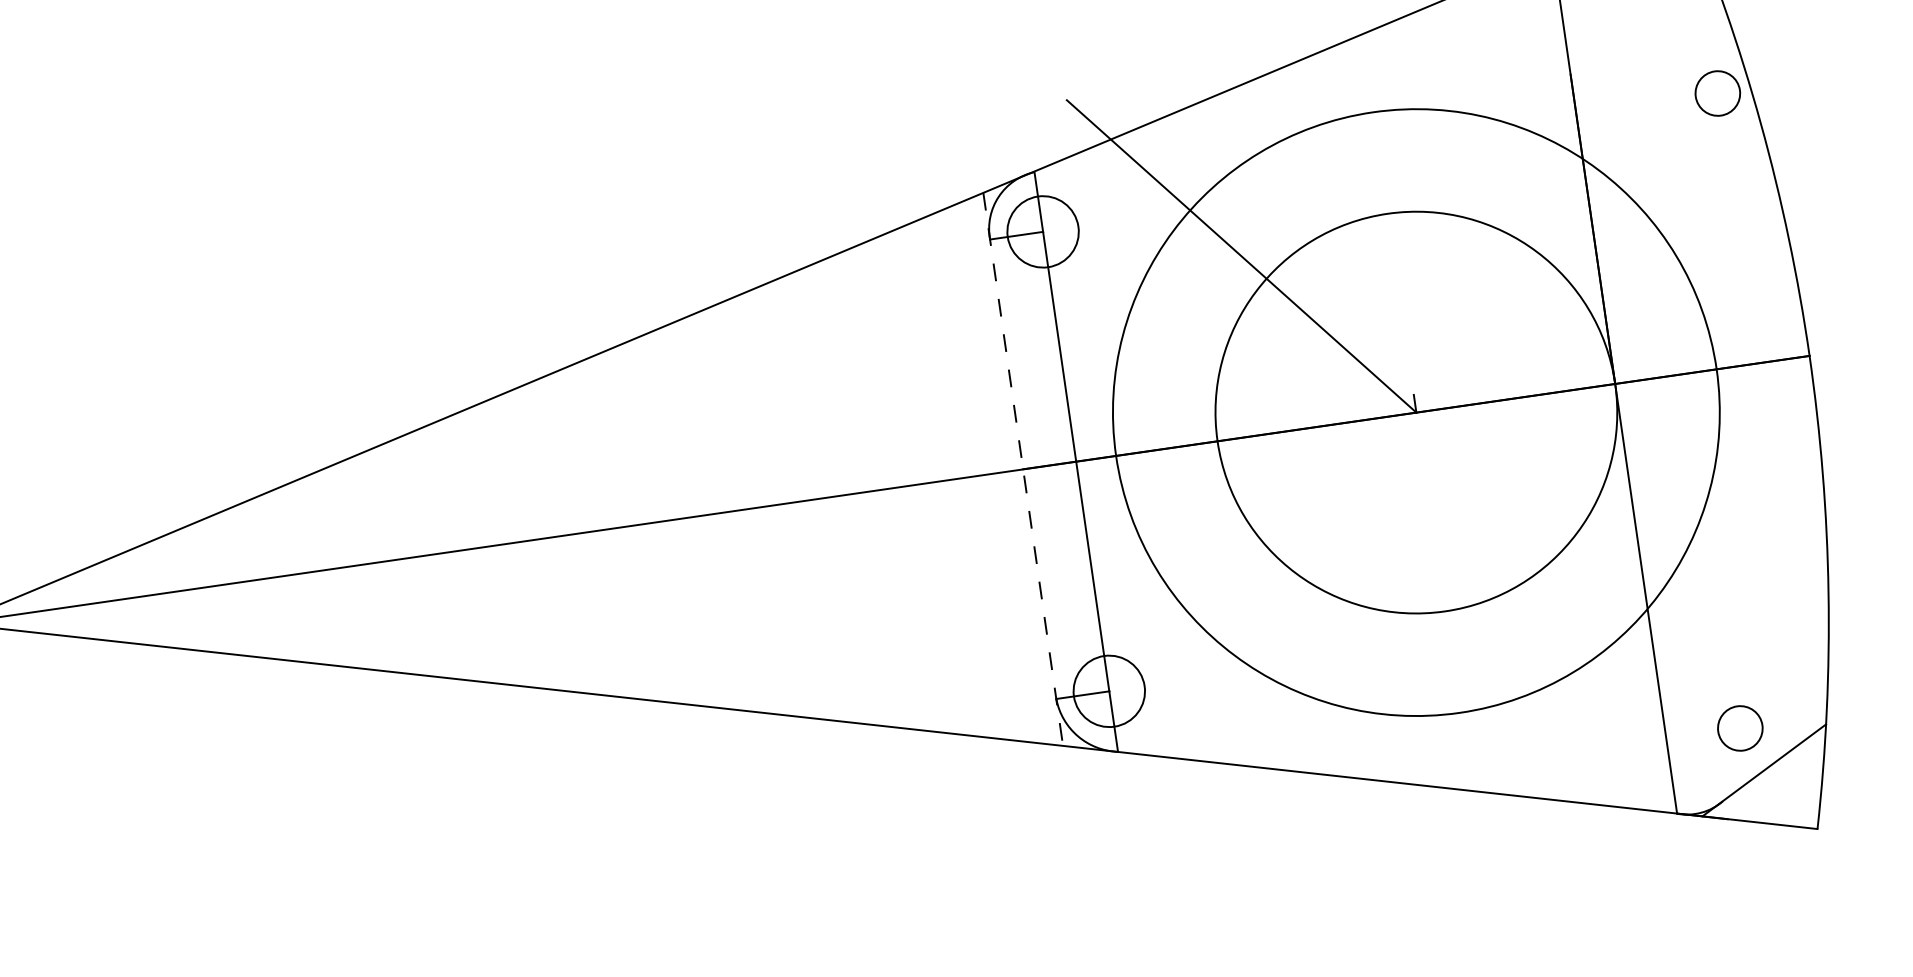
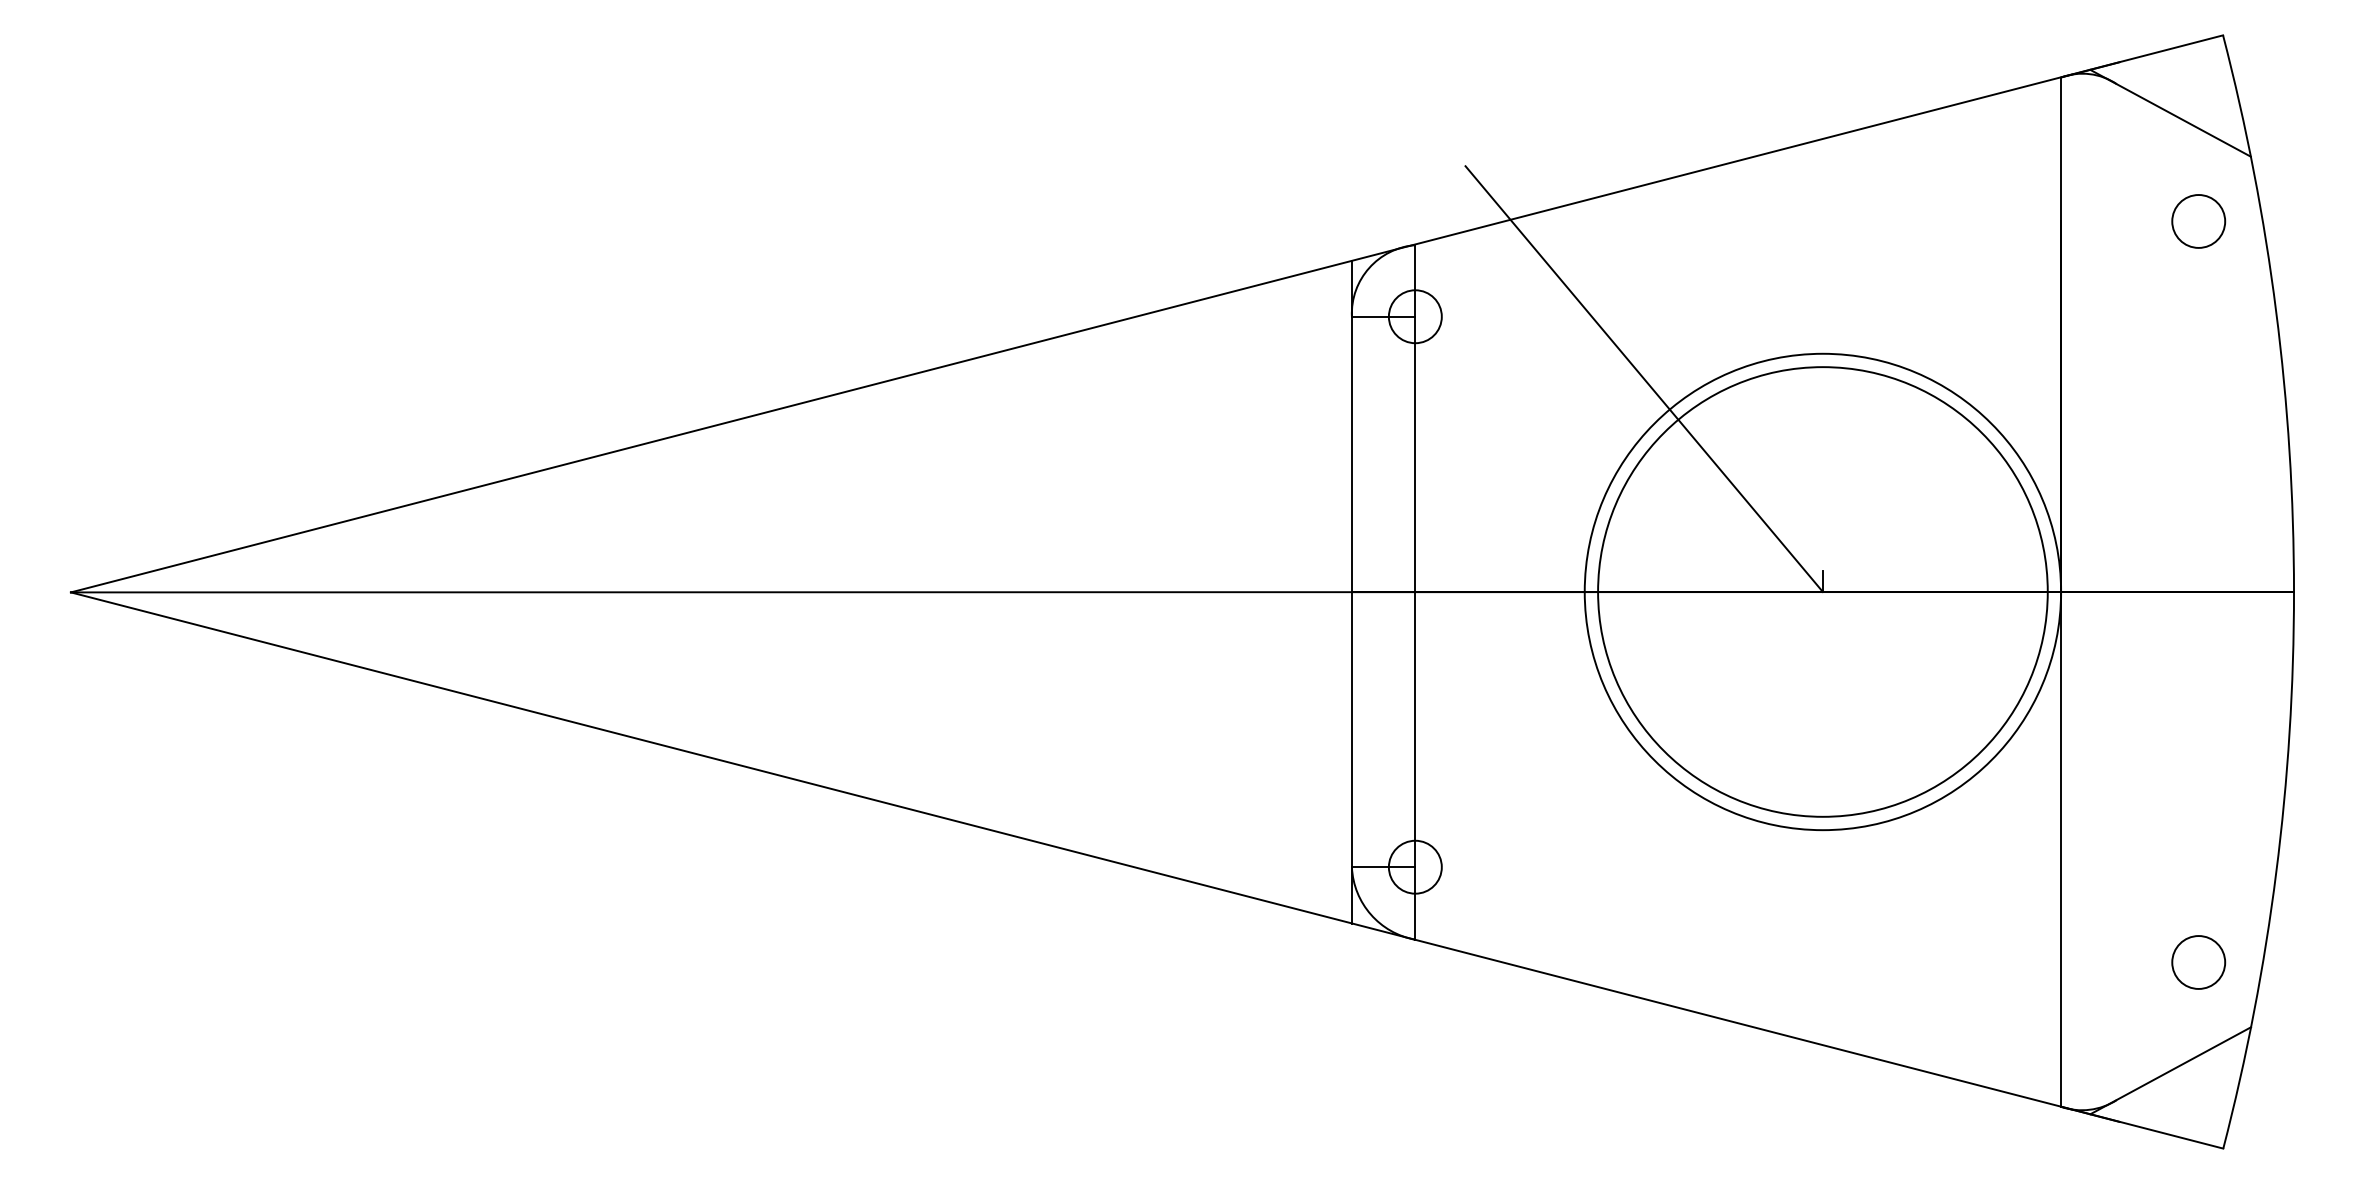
circle: (1717, 93) -> (2198, 221), moved
circle: (1042, 231) -> (1414, 316), size x0.62
circle: (1415, 412) -> (1822, 591), size x0.62
line: (1022, 469) -> (1351, 592), dashed -> solid
circle: (1108, 690) -> (1414, 866), size x0.62
circle: (1740, 728) -> (2198, 962), moved

